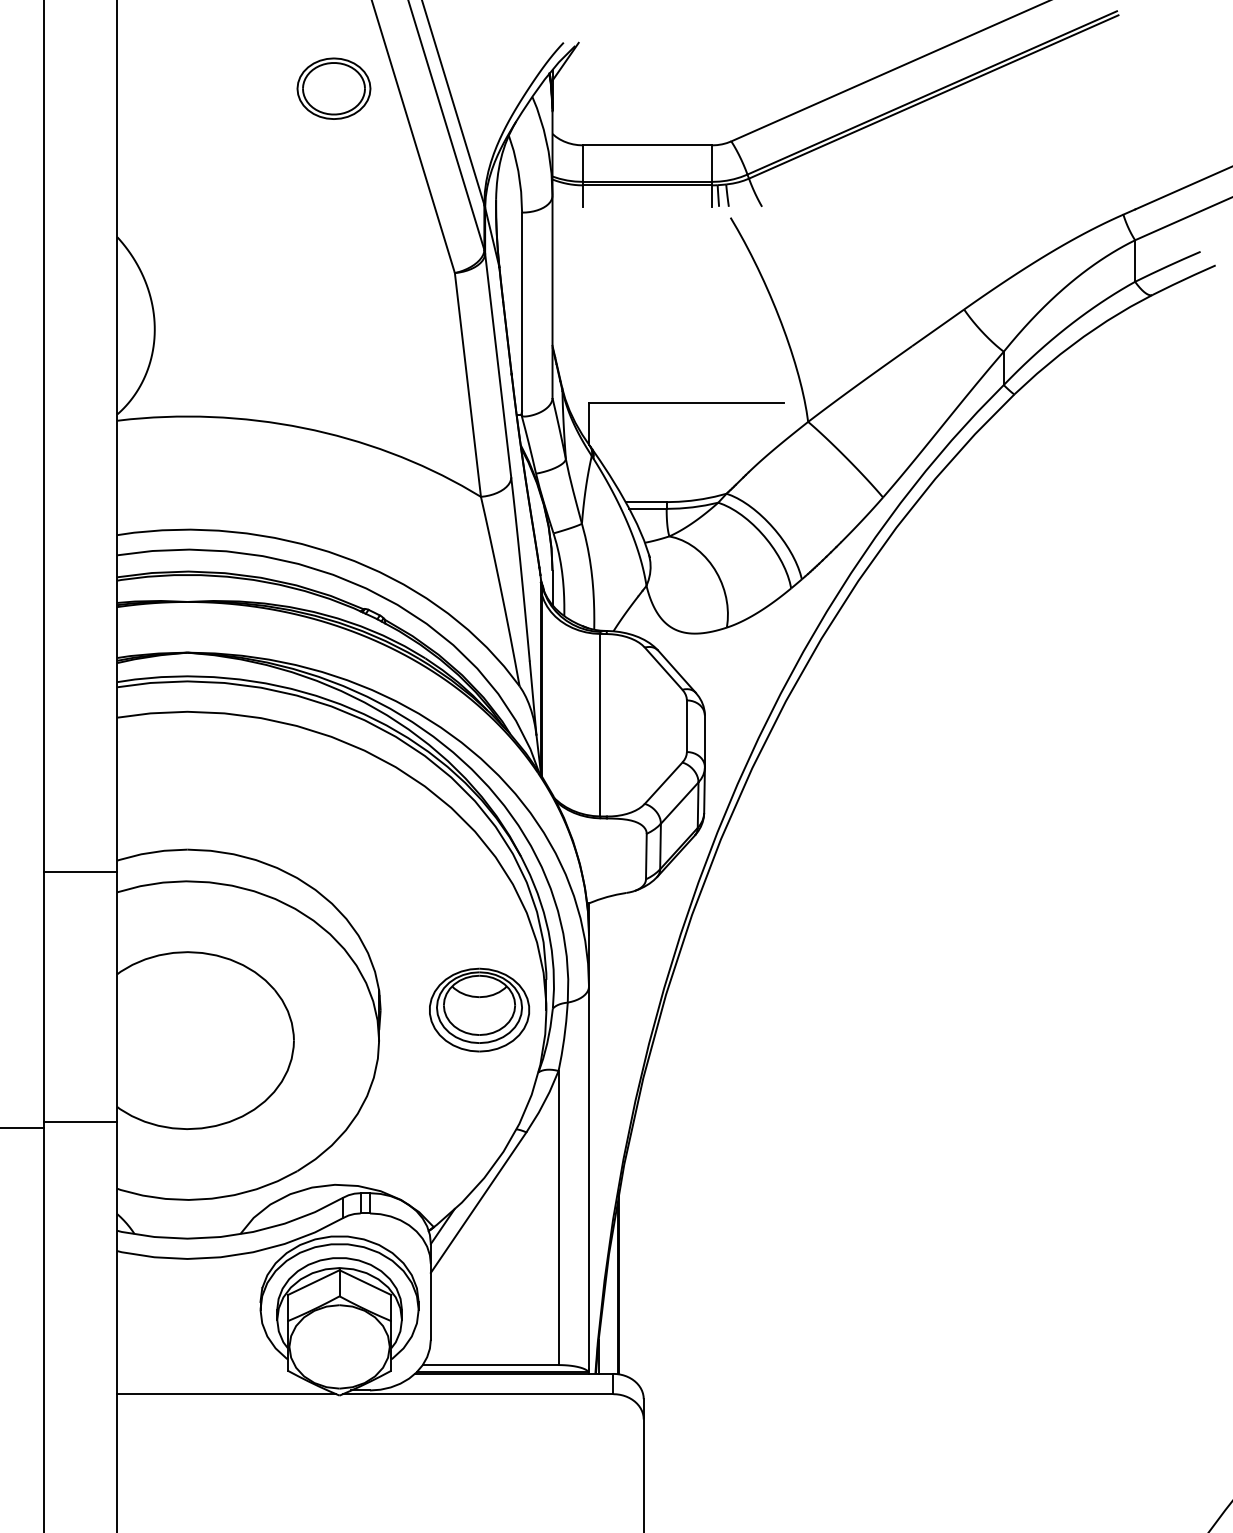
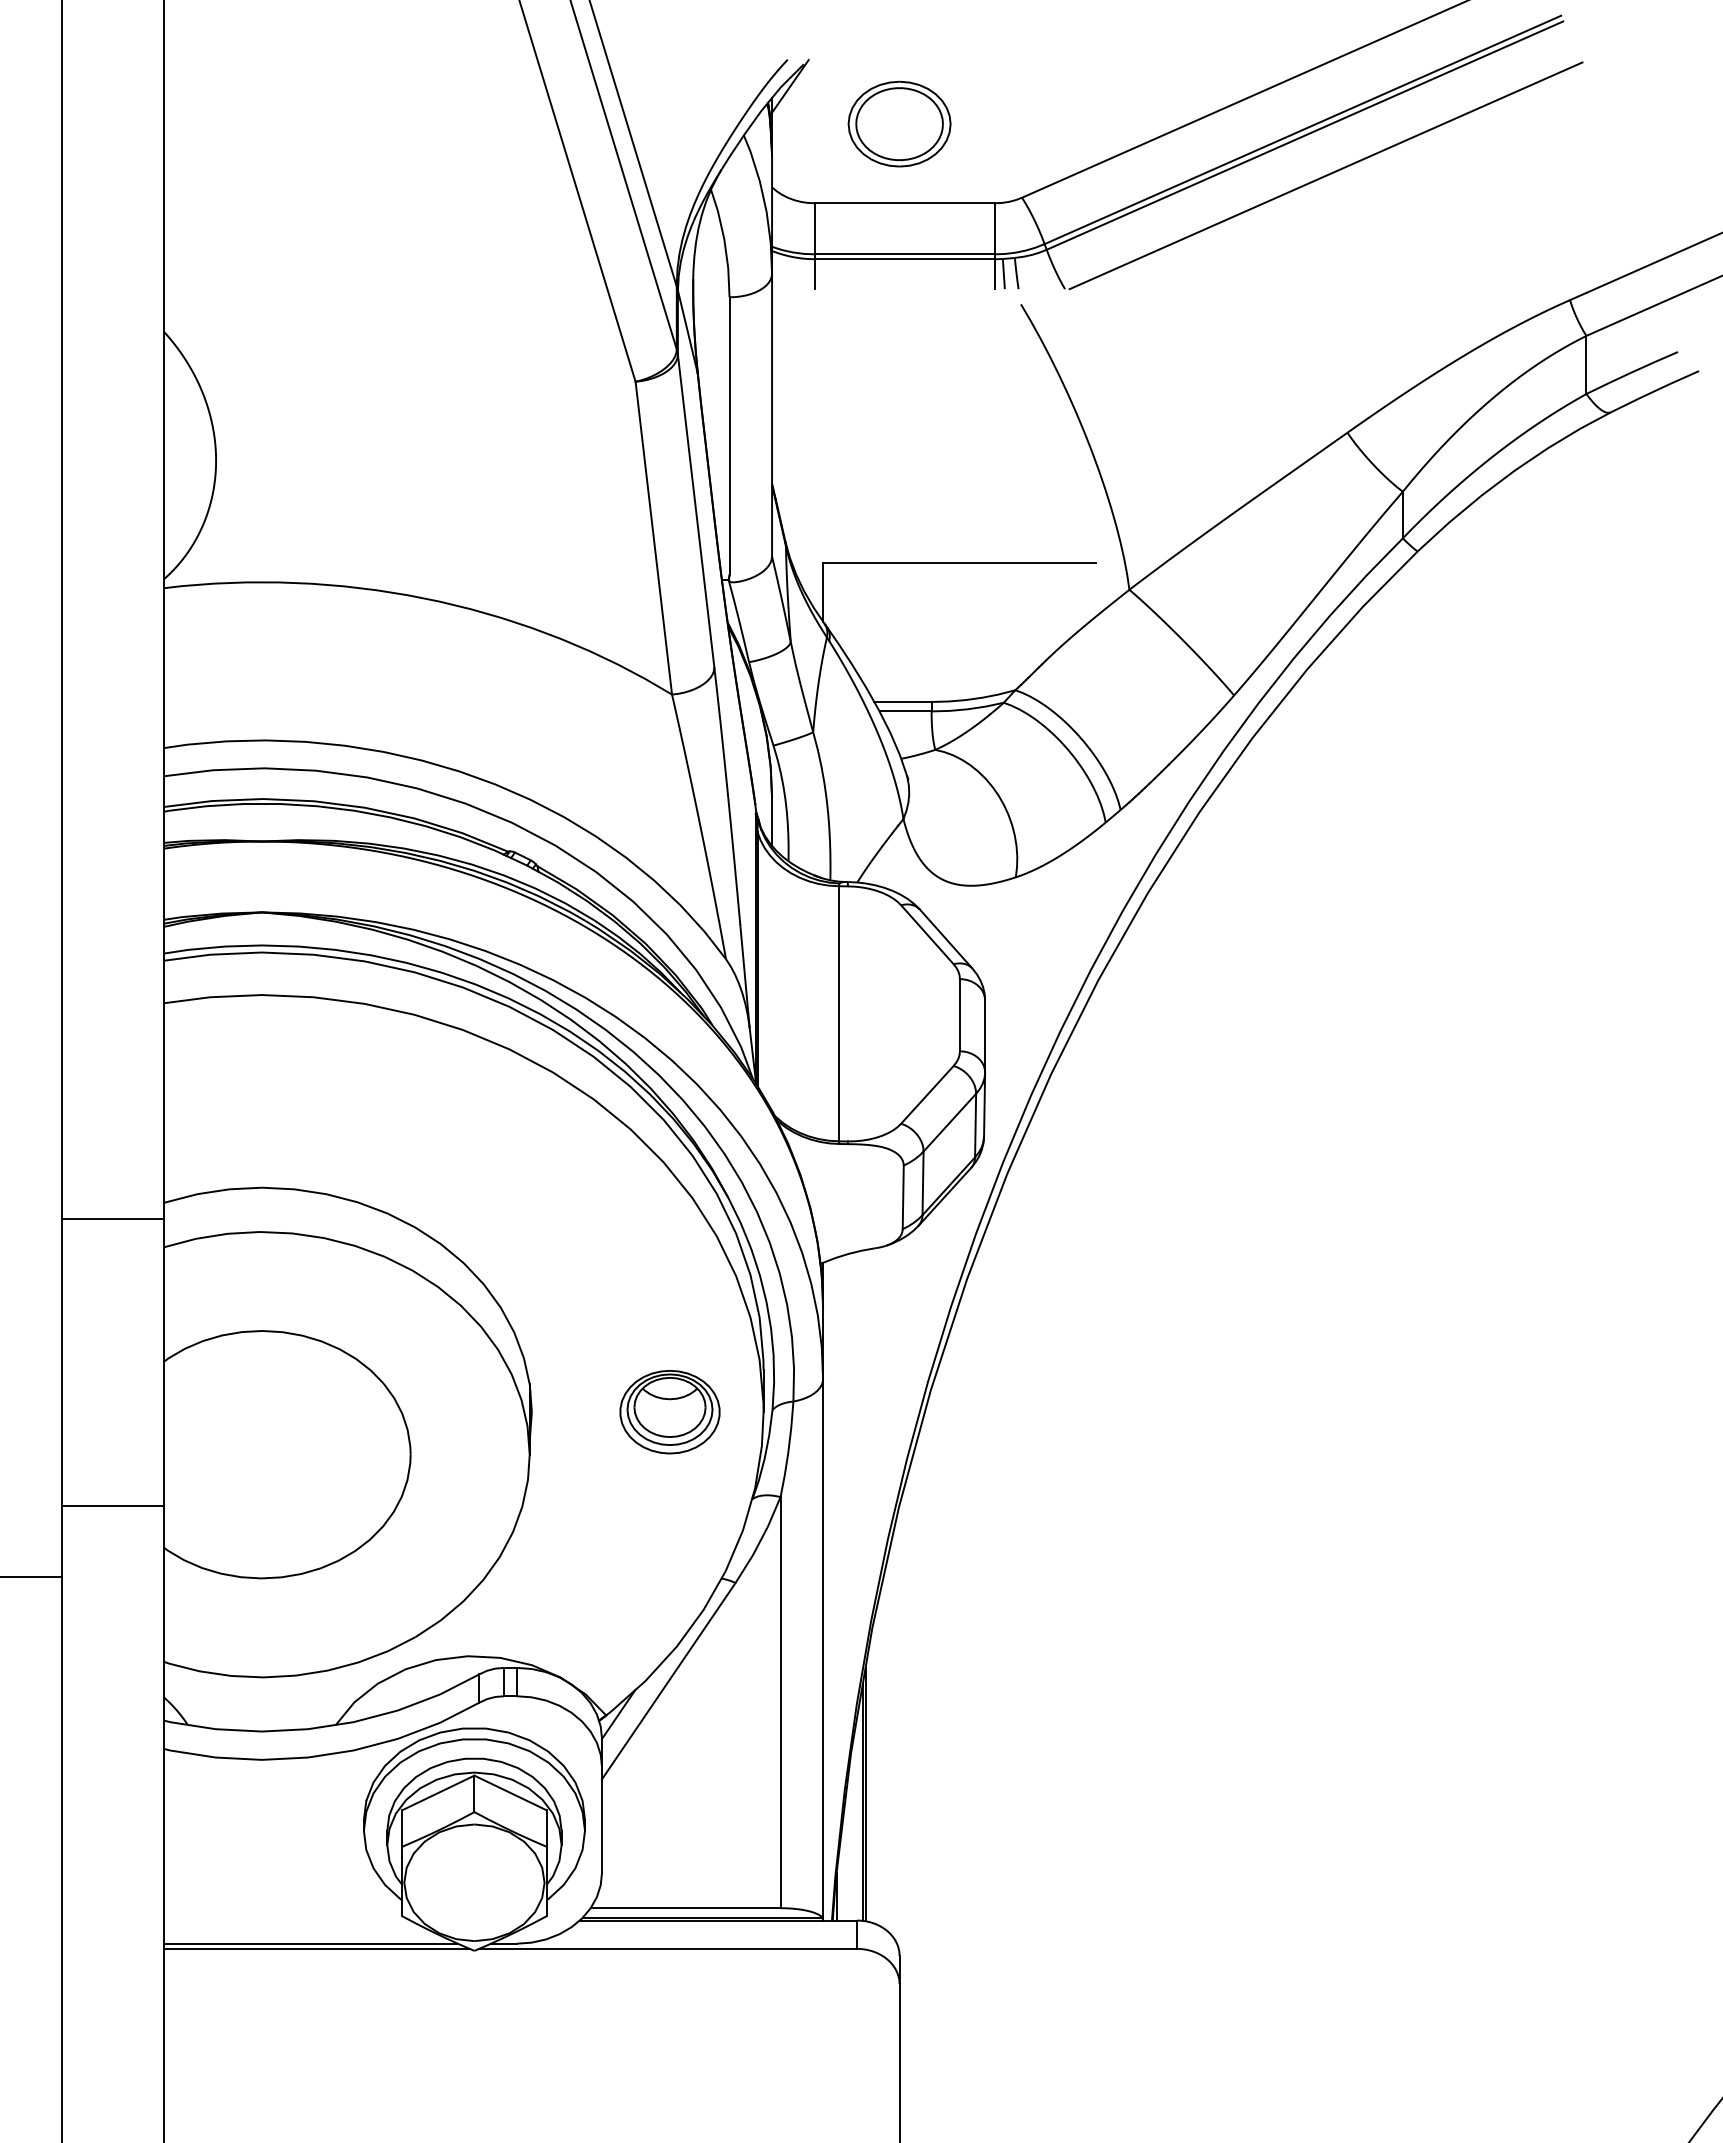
part: (333, 88) -> (899, 123), moved
line: (948, 125) -> (1325, 175), added
part: (479, 1010) -> (669, 1412), size x0.71
line: (80, 1122) -> (112, 1506), moved
line: (222, 1390) -> (310, 1943), added

